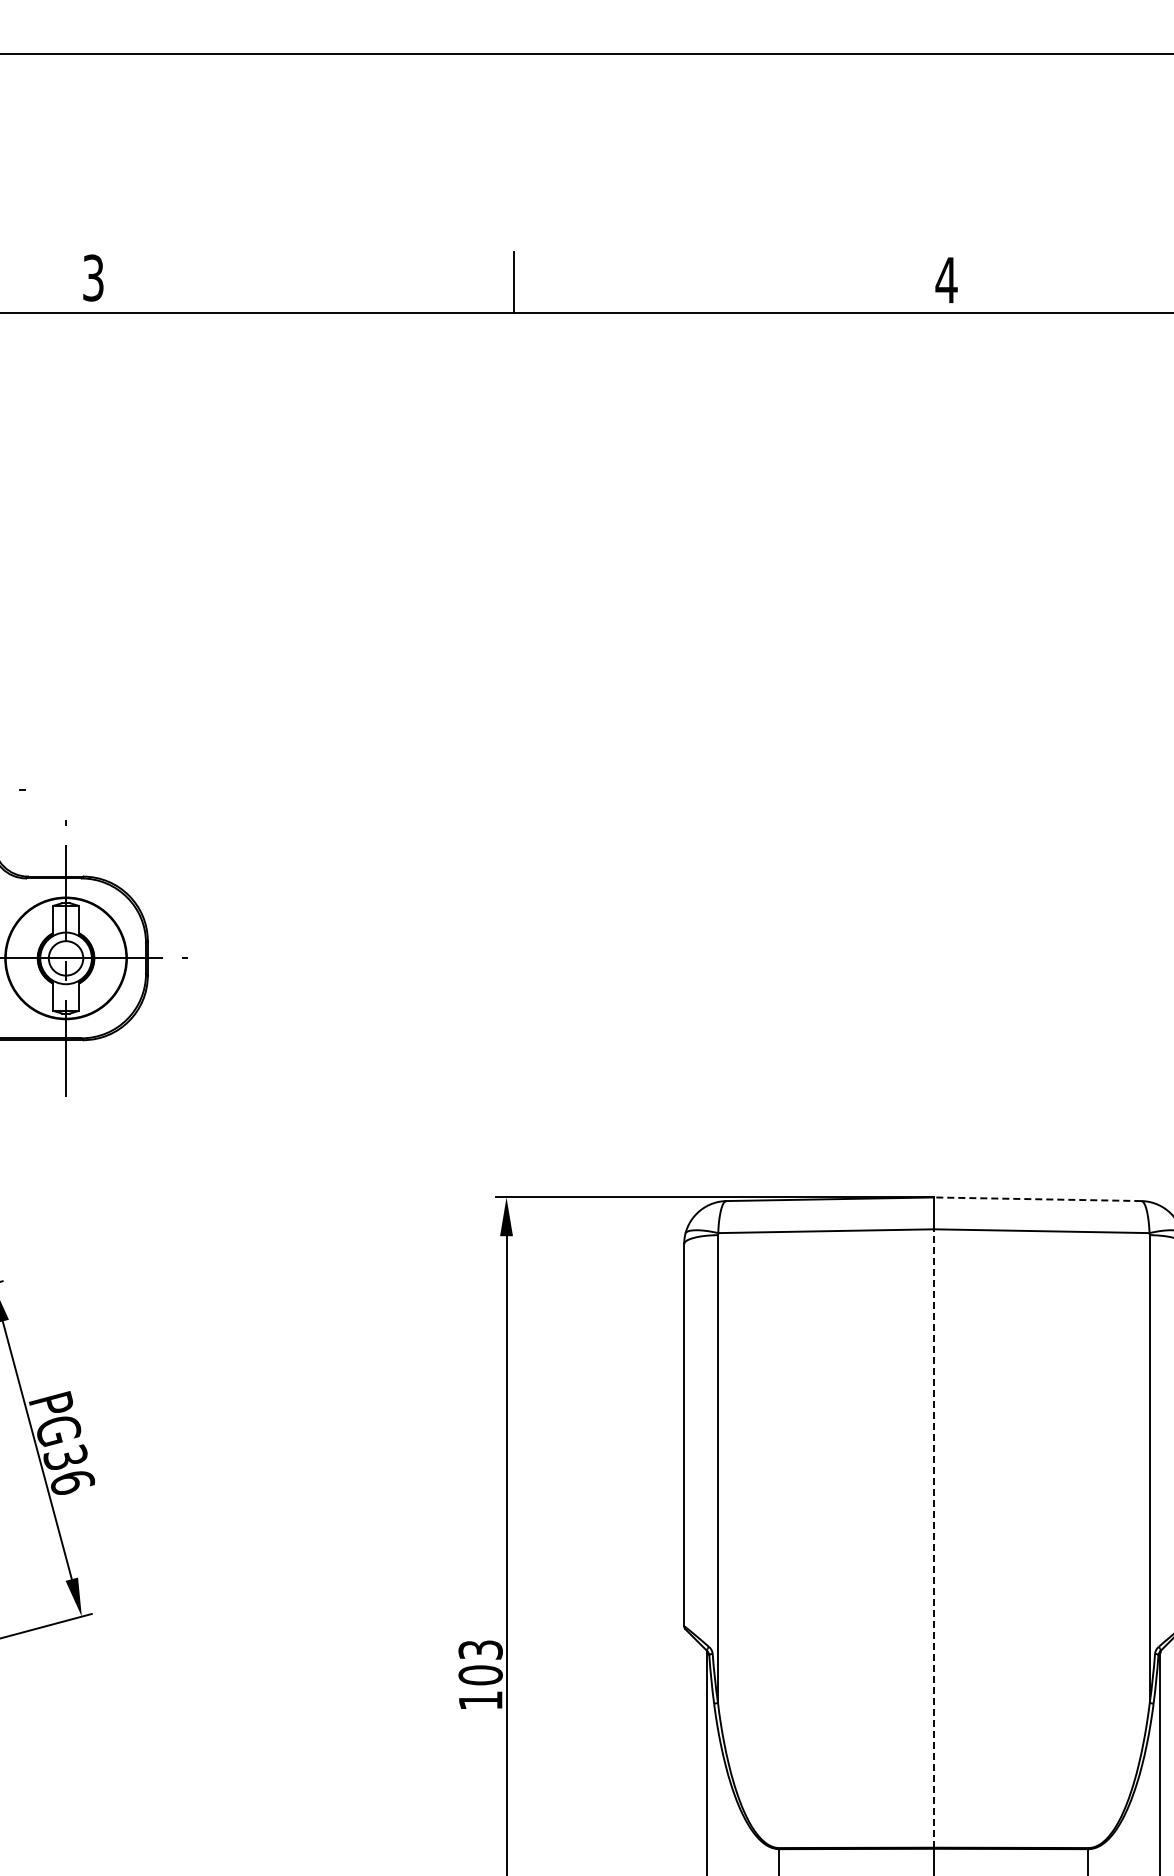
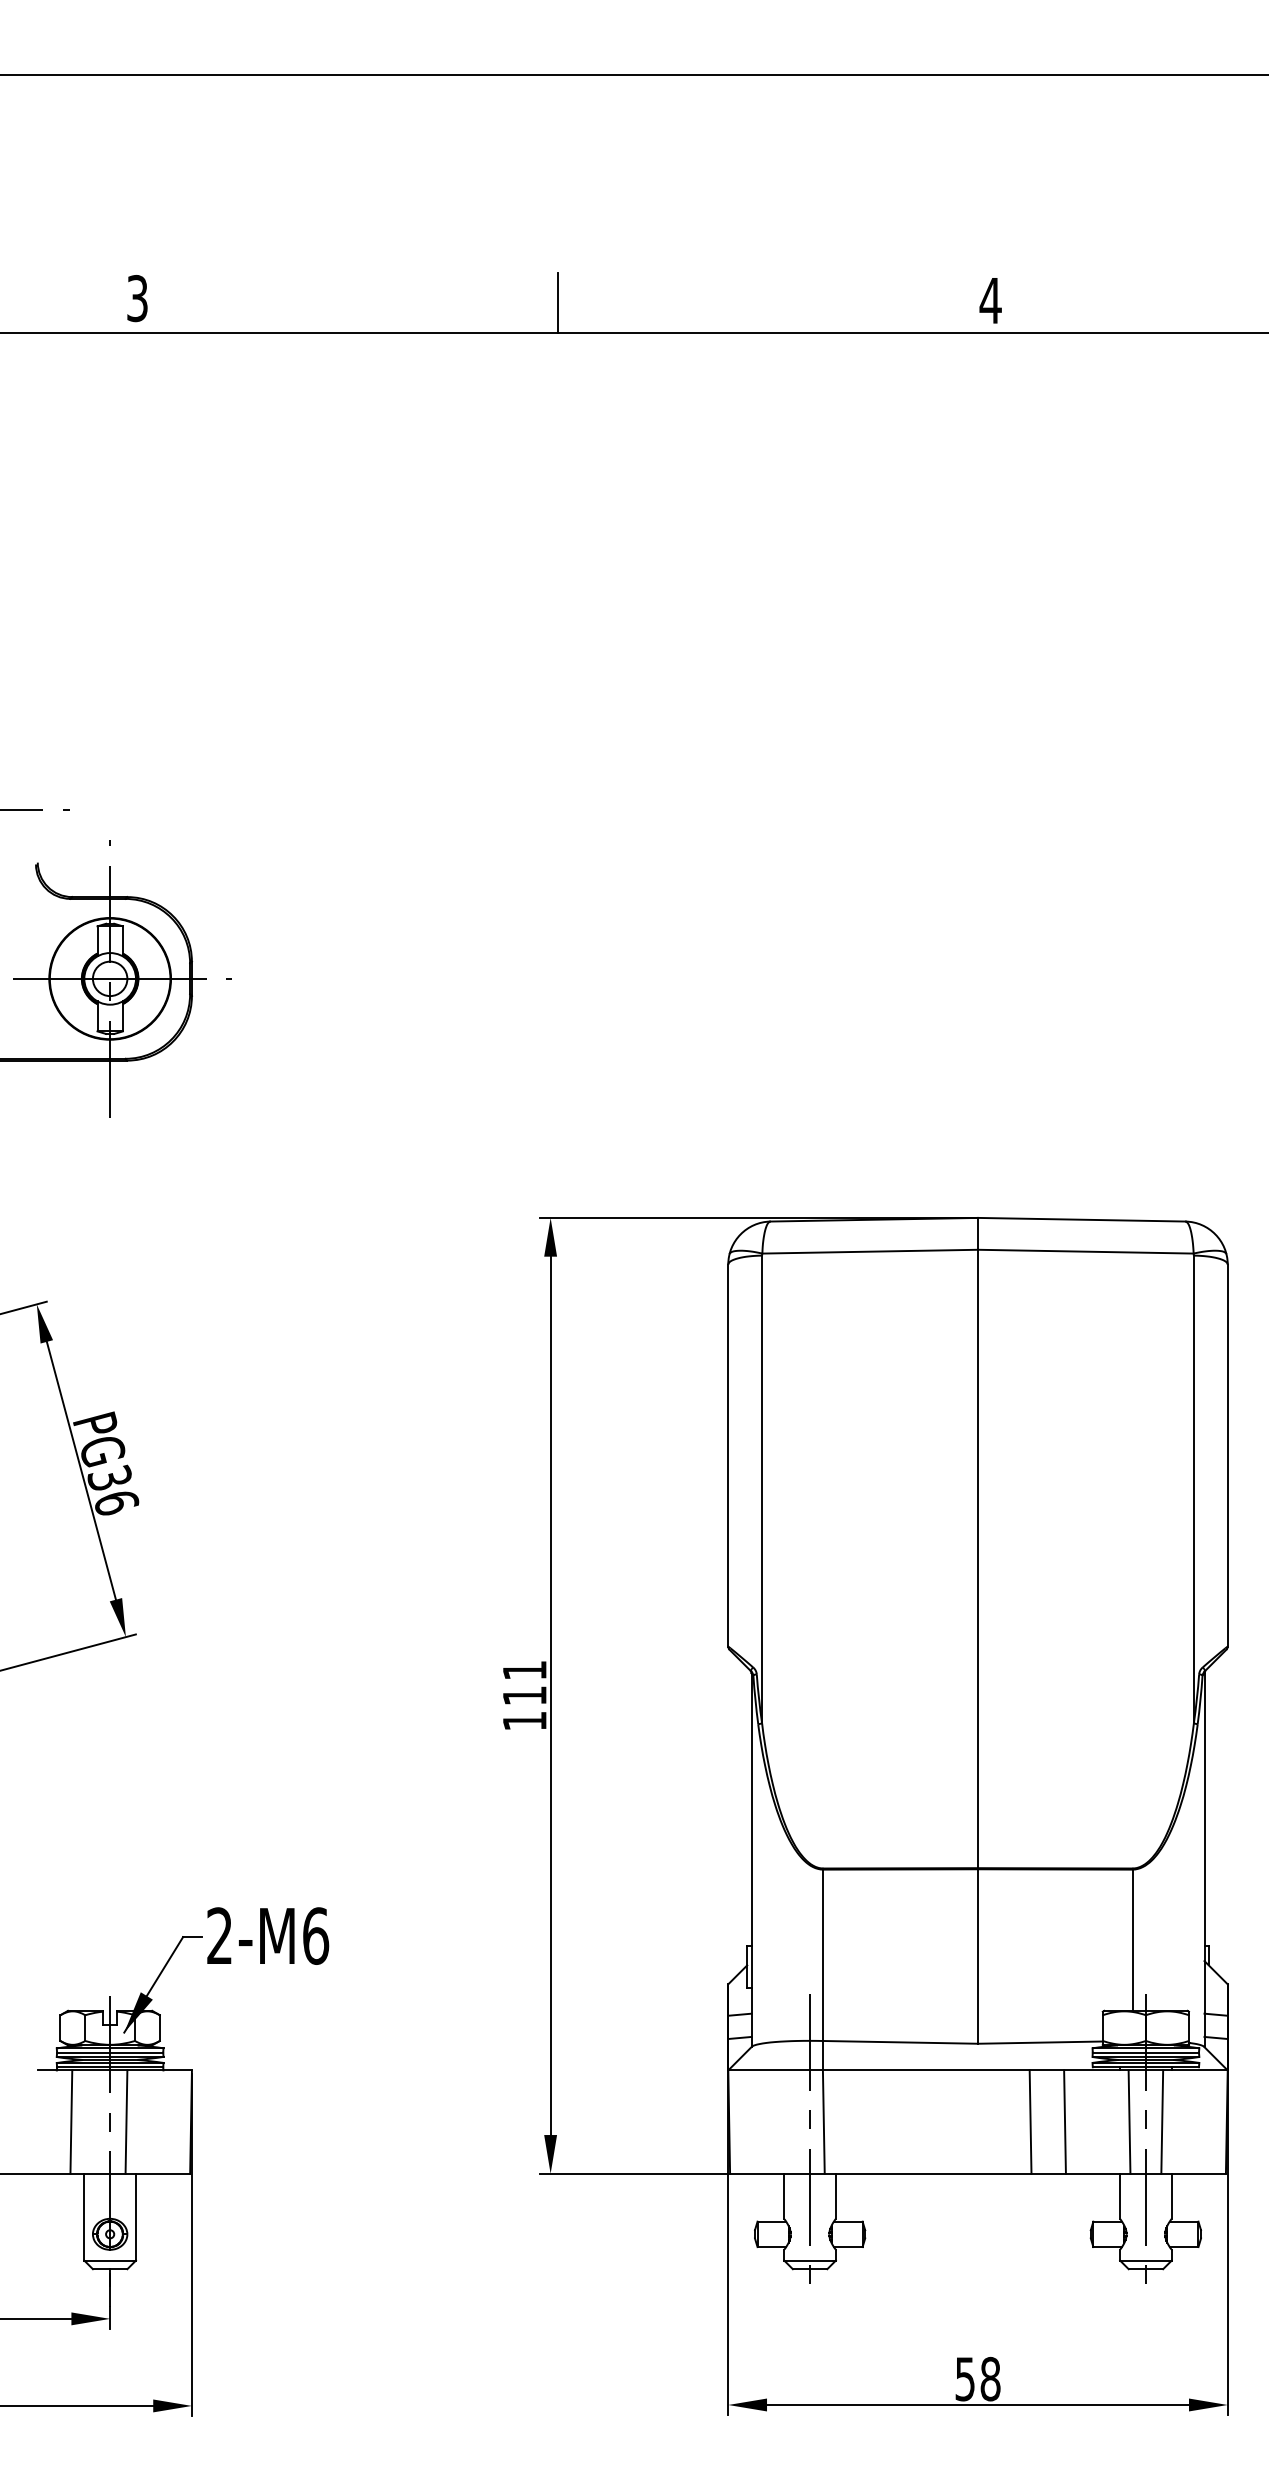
line: (1037, 1199) -> (1081, 1219), dashed -> solid
line: (934, 1538) -> (978, 1558), dashed -> solid
text: (480, 1663) -> (524, 1683), 103 -> 111

